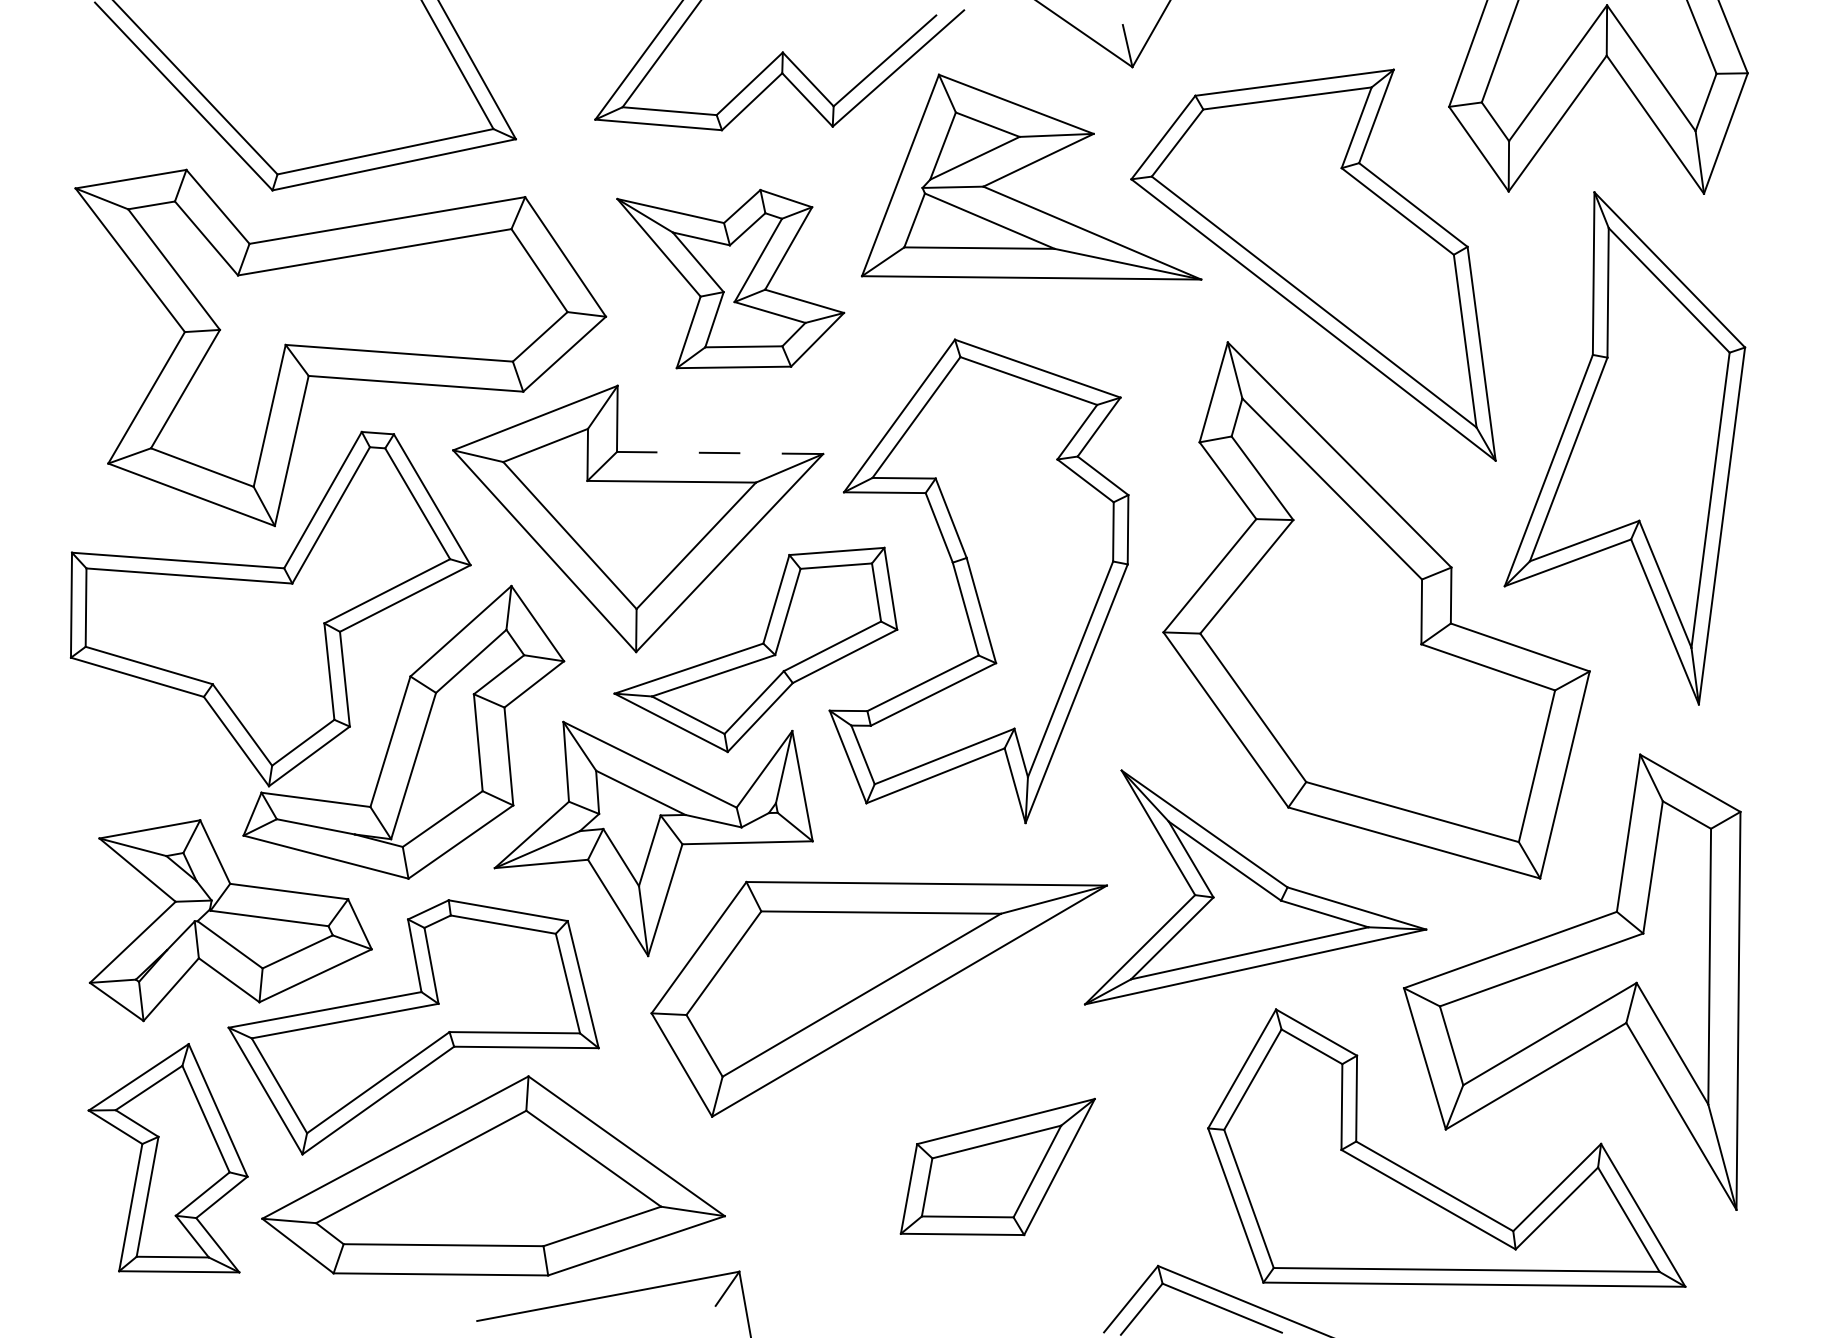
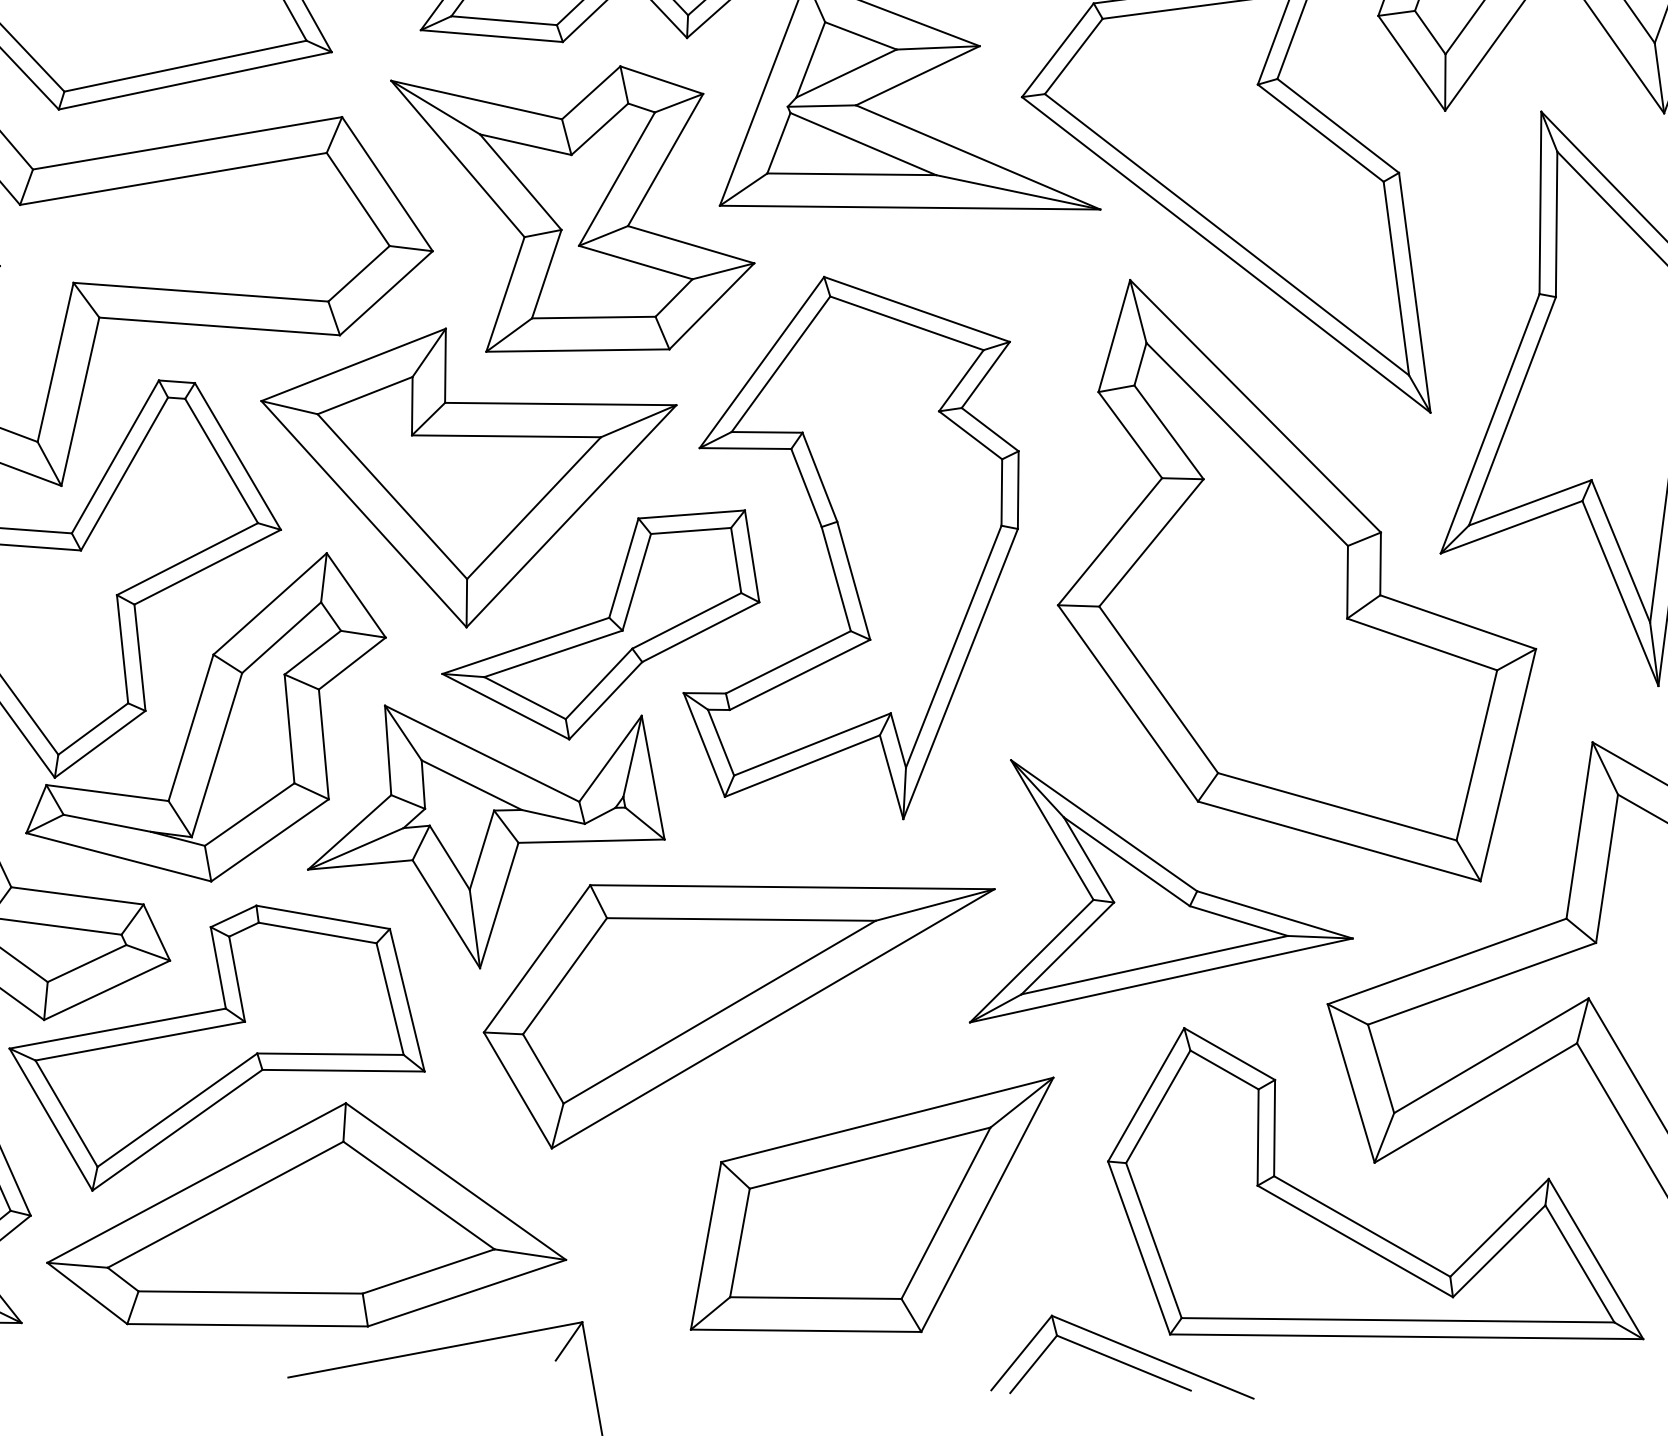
part: (730, 278) -> (572, 208), size x1.43
line: (719, 452) -> (560, 403), dashed -> solid
part: (997, 1166) -> (871, 1204), size x1.67

